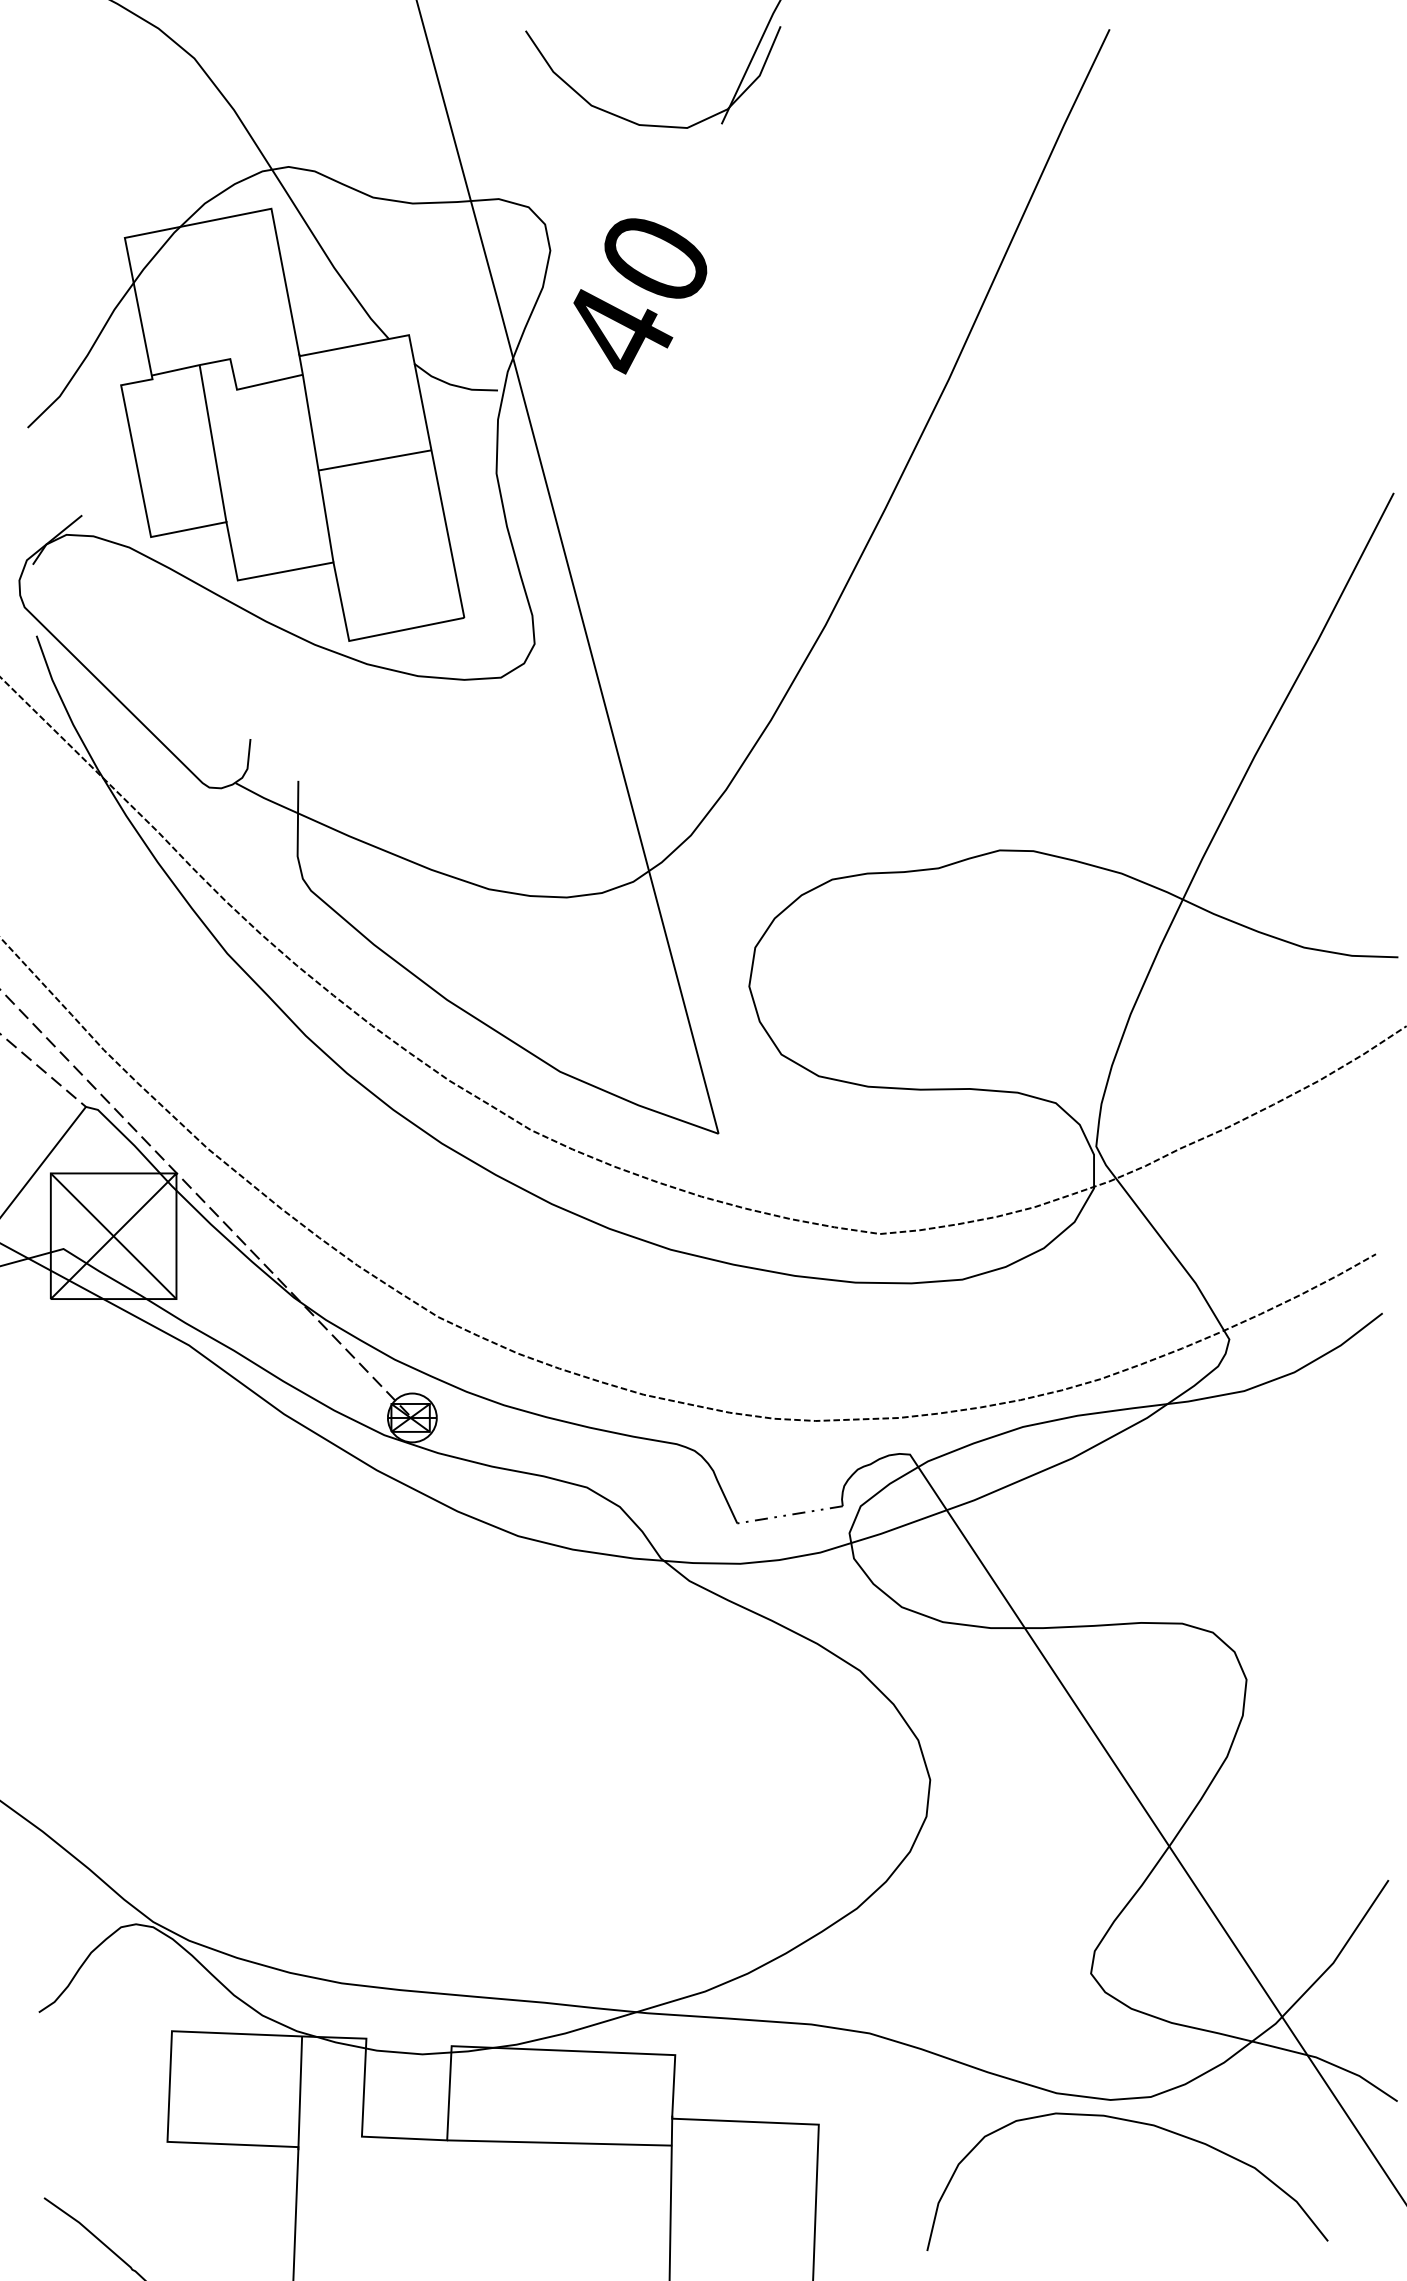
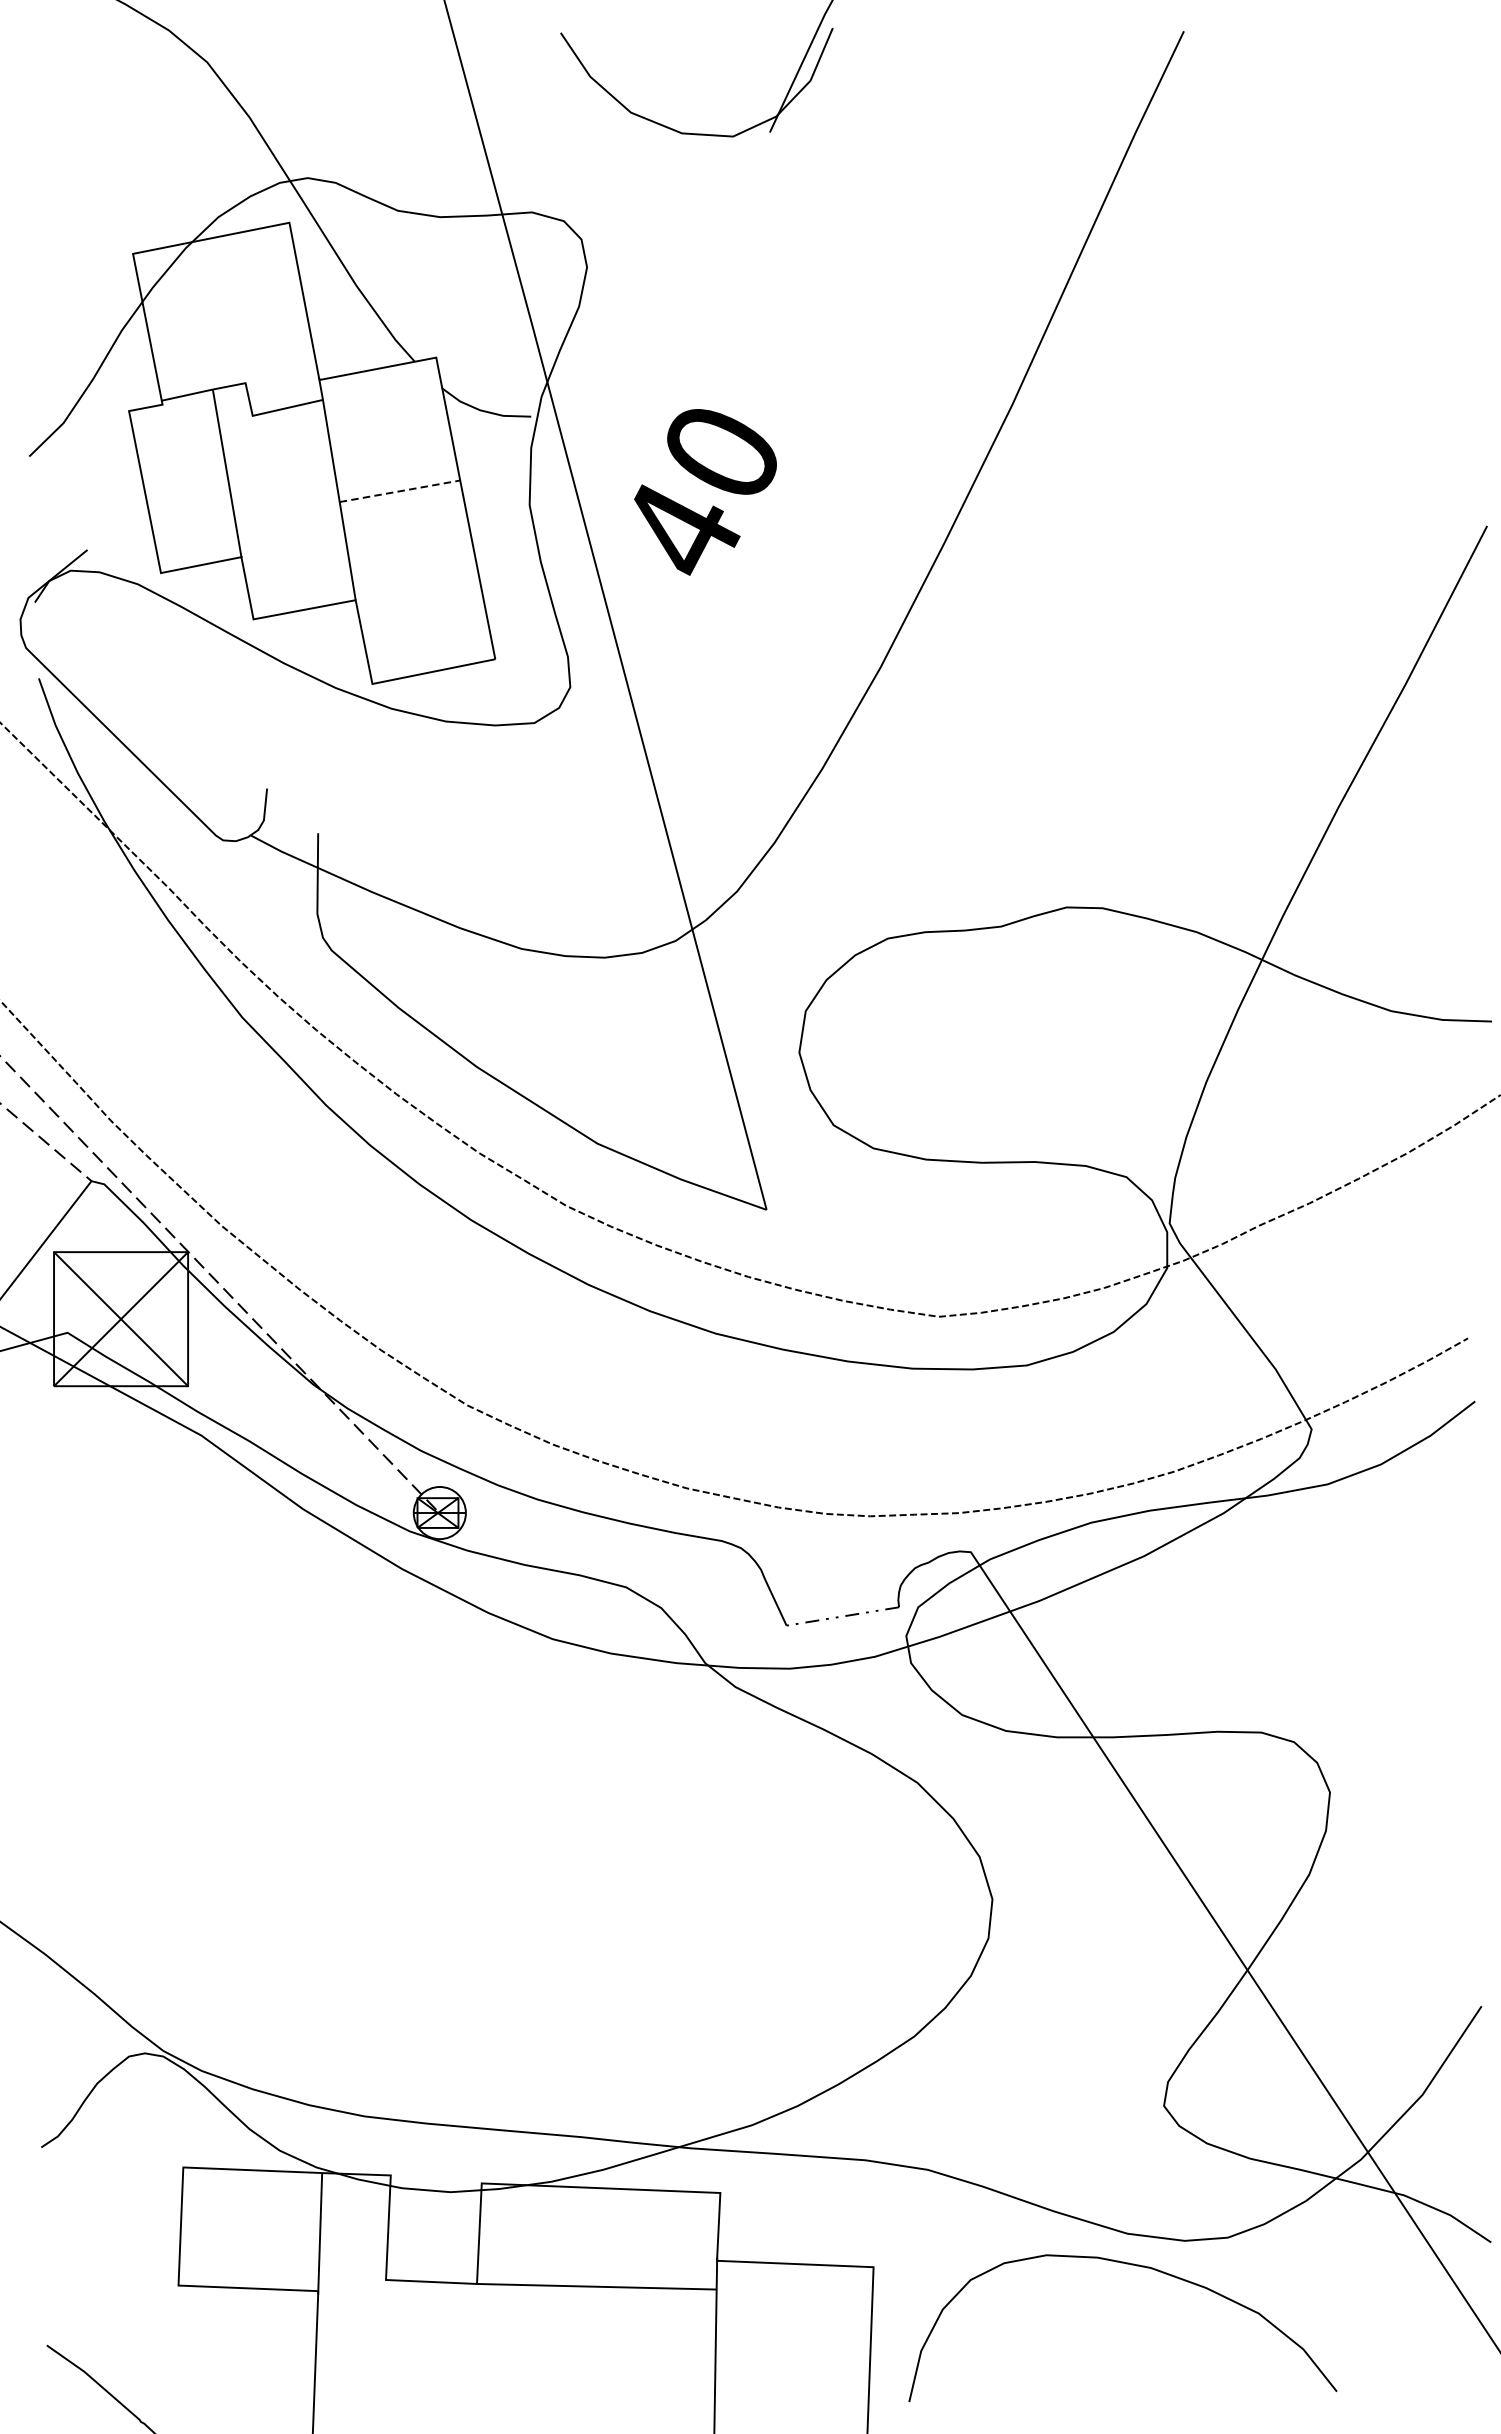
text: (640, 296) -> (705, 492), moved
line: (375, 460) -> (400, 491), solid -> dashed
curve: (1137, 2123) -> (1133, 2265), moved

